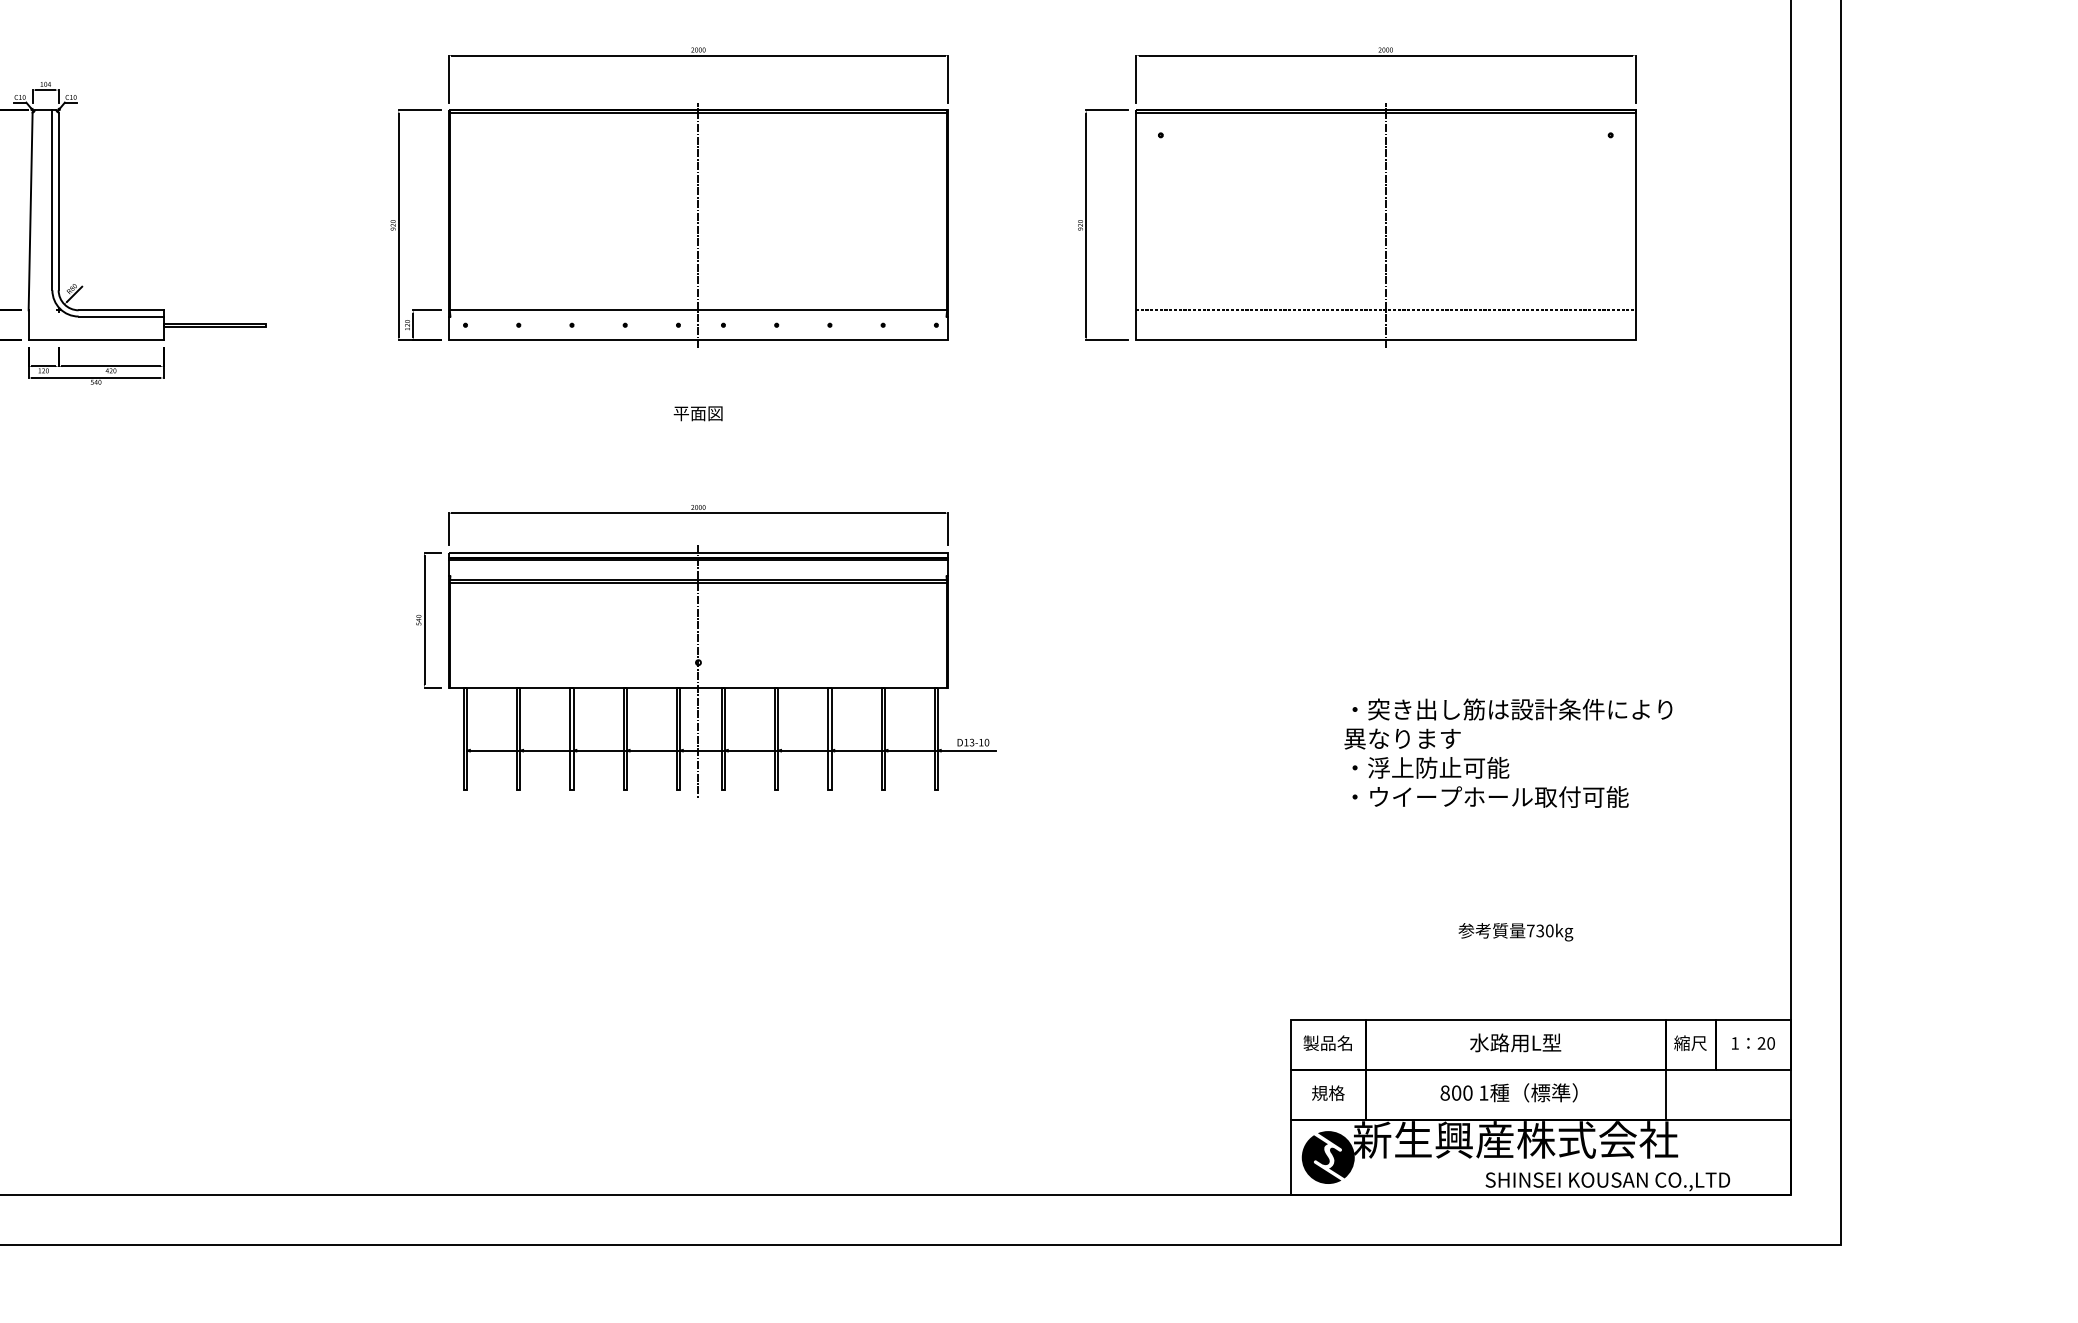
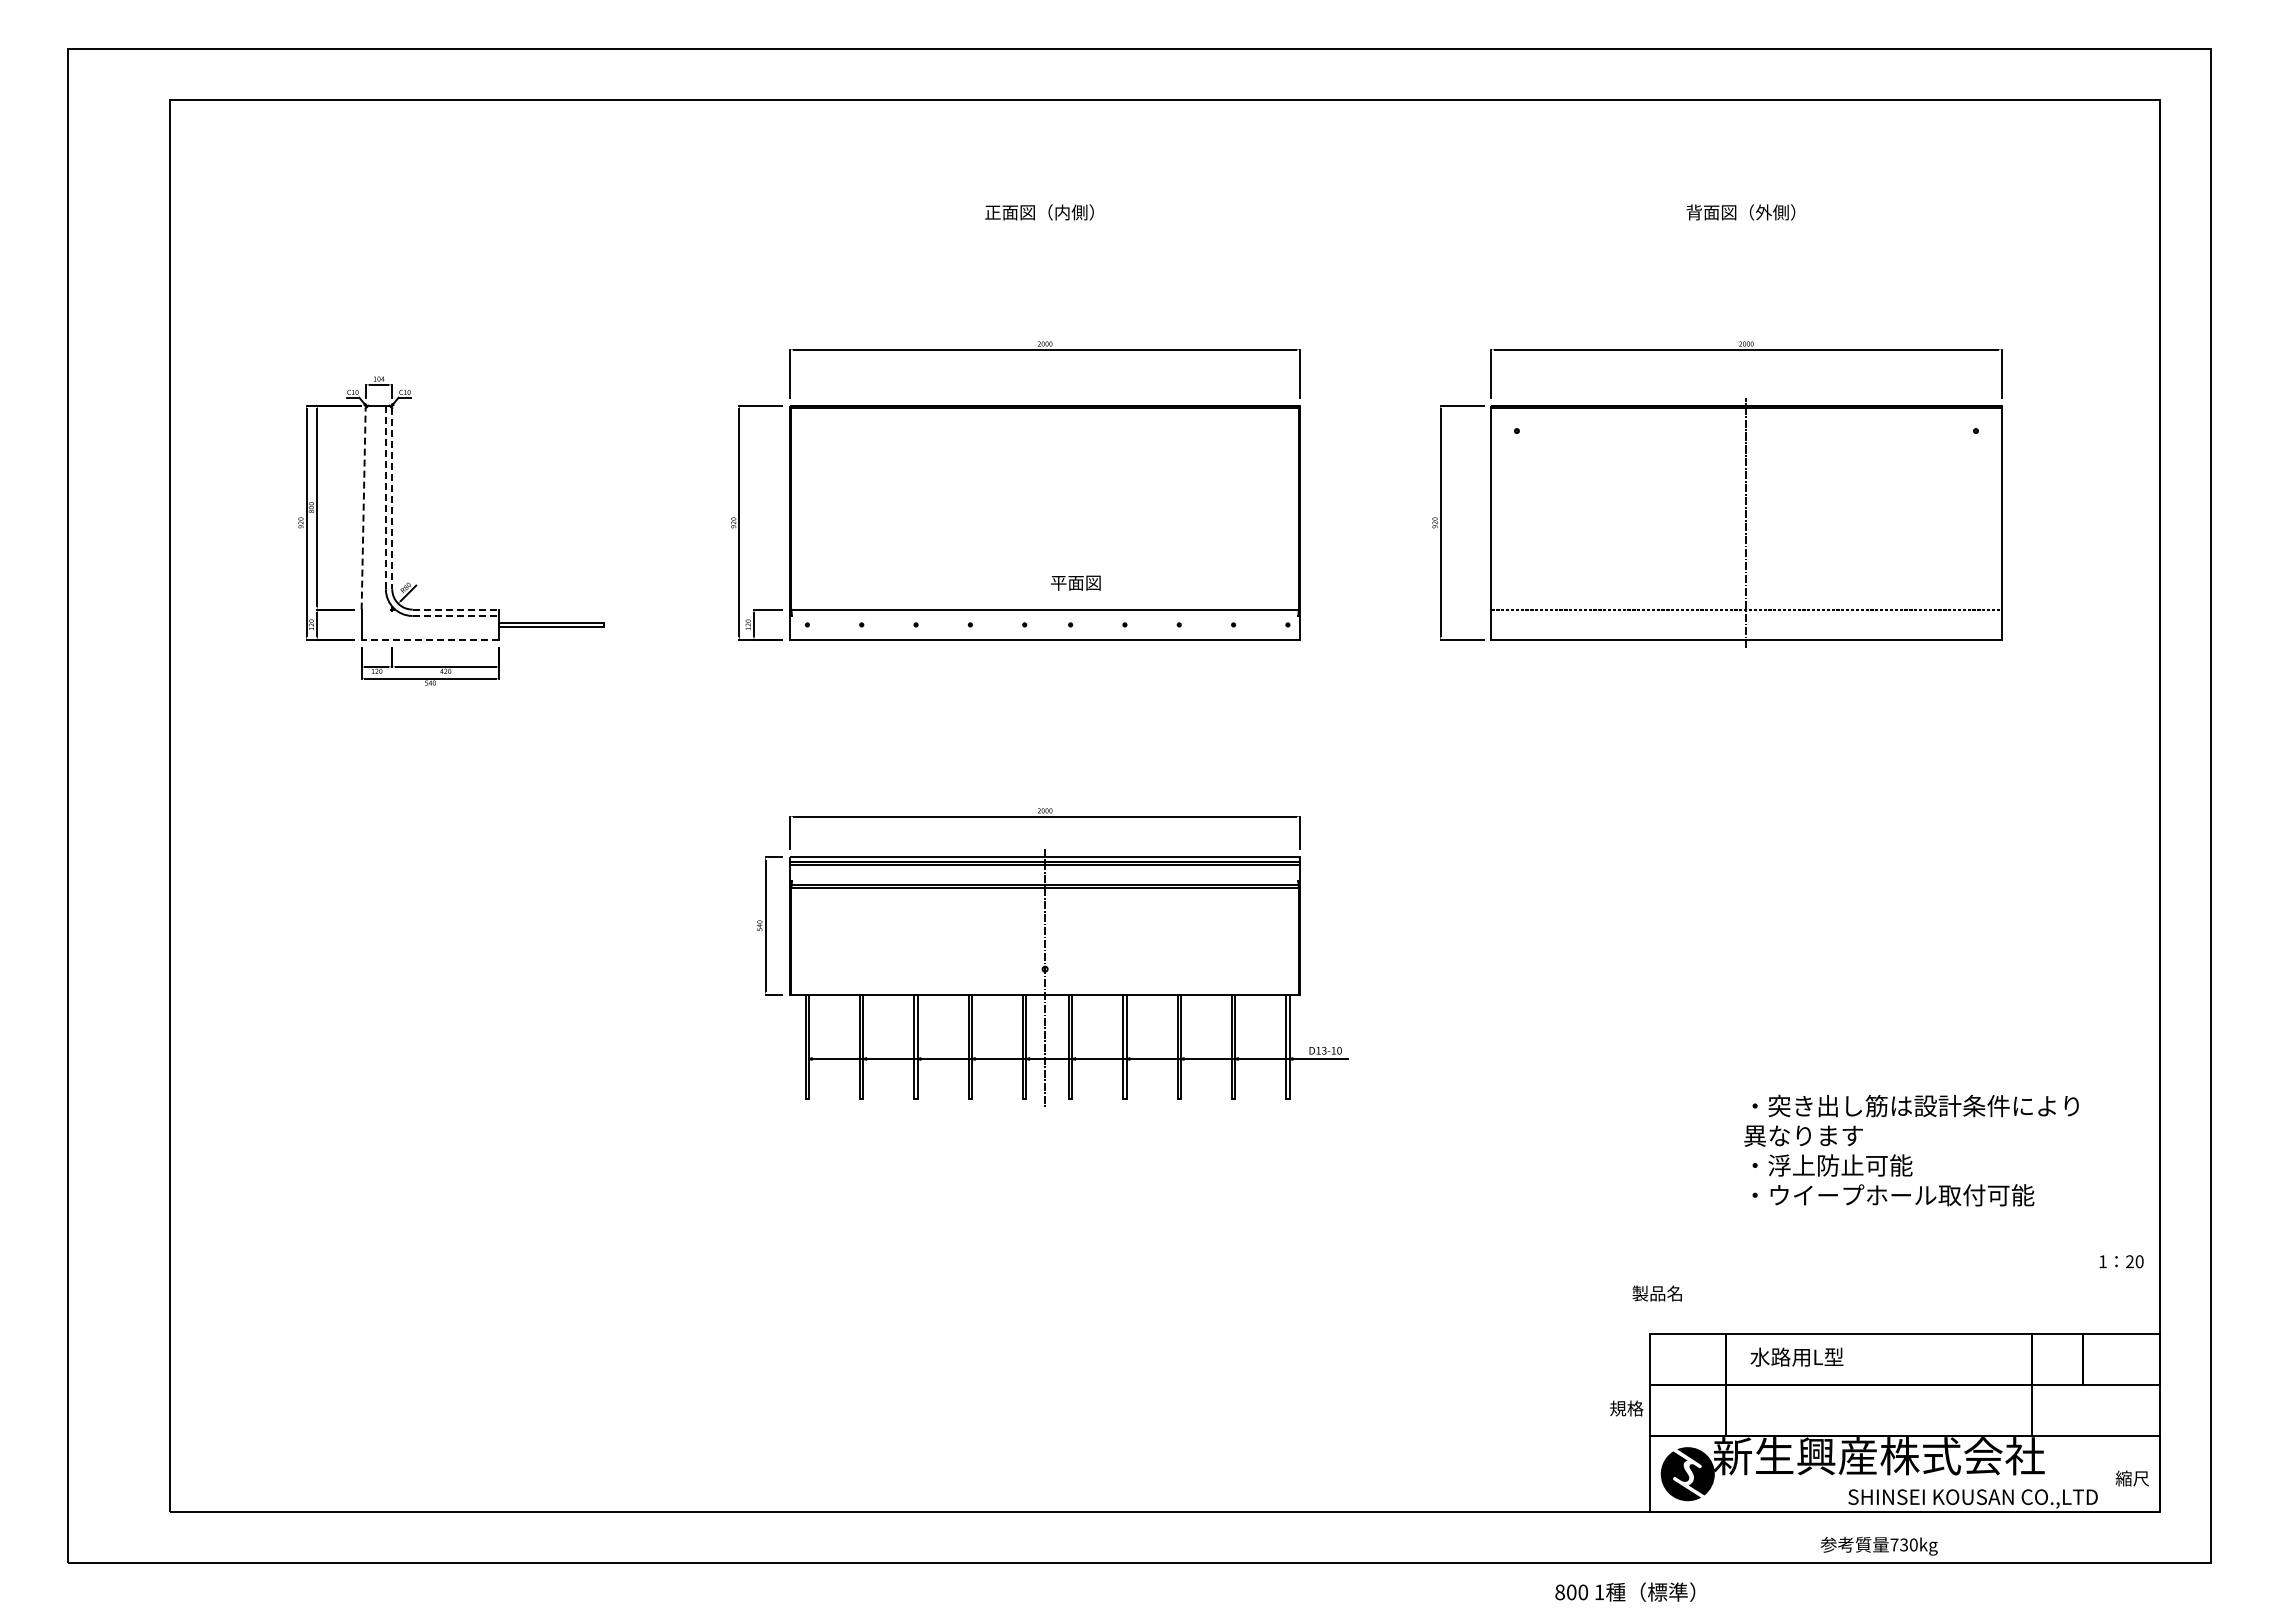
line: (52, 200) -> (385, 497), solid -> dashed
line: (58, 201) -> (392, 498), solid -> dashed
line: (30, 211) -> (363, 508), solid -> dashed
line: (698, 224) -> (1045, 522), removed
line: (121, 310) -> (456, 609), solid -> dashed
line: (121, 317) -> (456, 616), solid -> dashed
line: (96, 340) -> (430, 640), solid -> dashed
text: (697, 413) -> (1075, 582), moved
text: (1508, 753) -> (1911, 1150), moved
text: (1515, 931) -> (1878, 1545), moved
text: (1515, 1042) -> (1796, 1356), moved
text: (1327, 1043) -> (1656, 1293), moved
text: (1689, 1043) -> (2131, 1478), moved
text: (1753, 1043) -> (2121, 1261), moved
text: (1509, 1092) -> (1625, 1591), moved
text: (1327, 1093) -> (1626, 1408), moved

